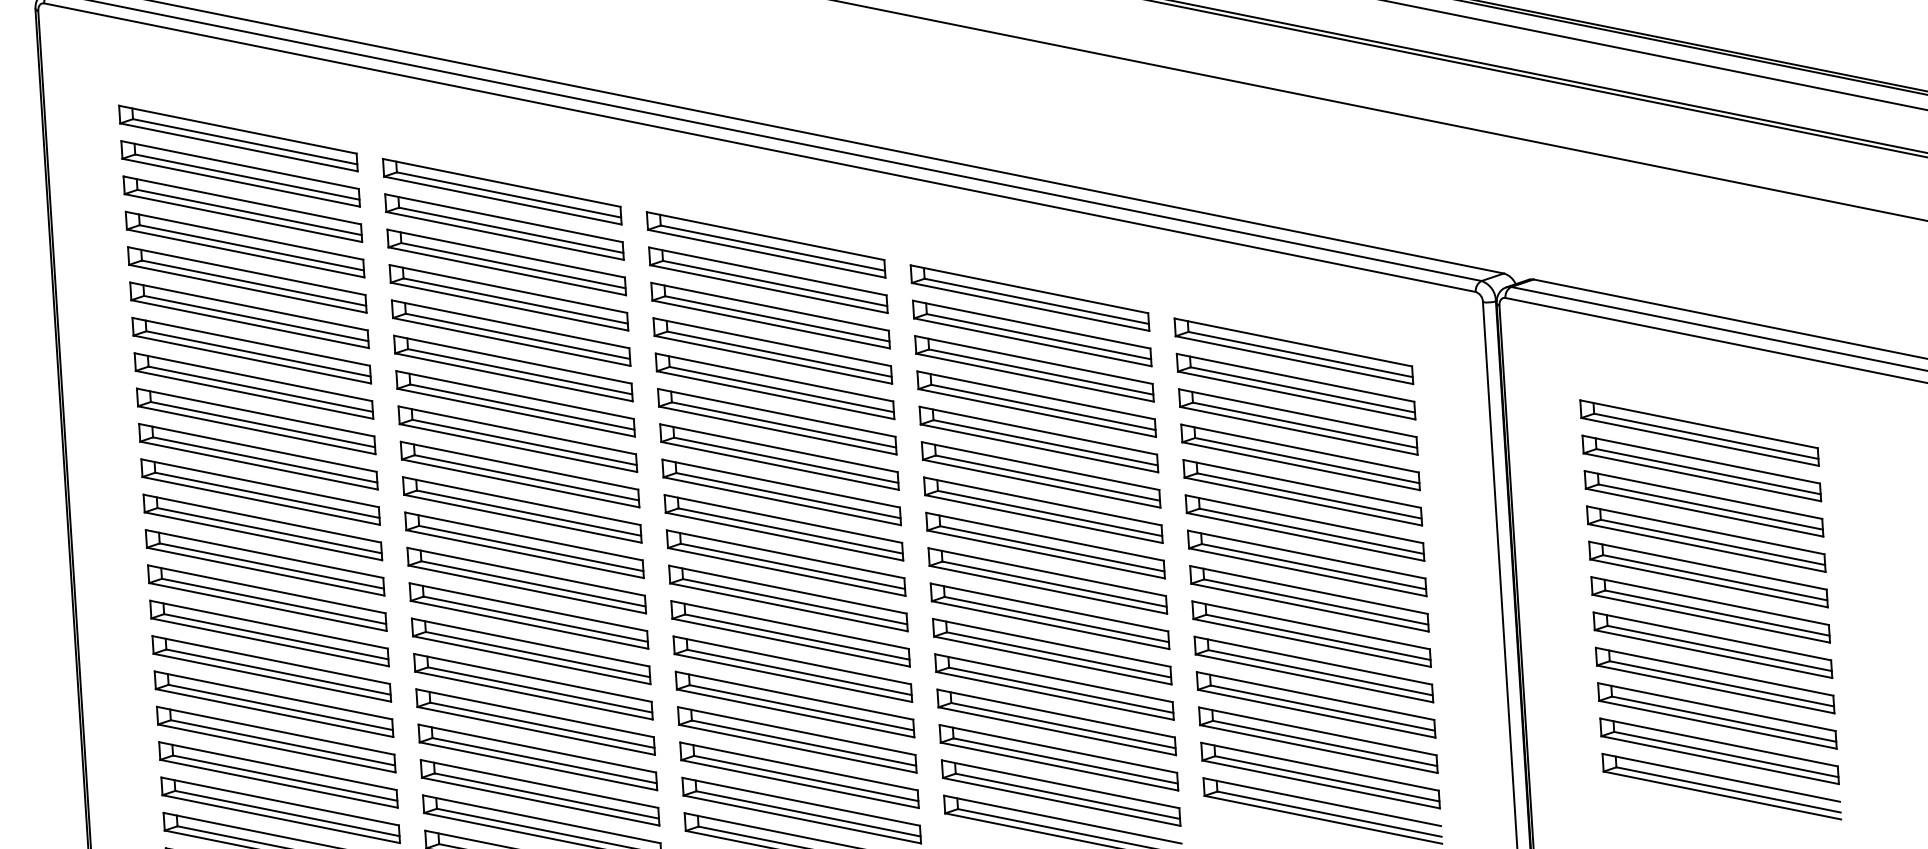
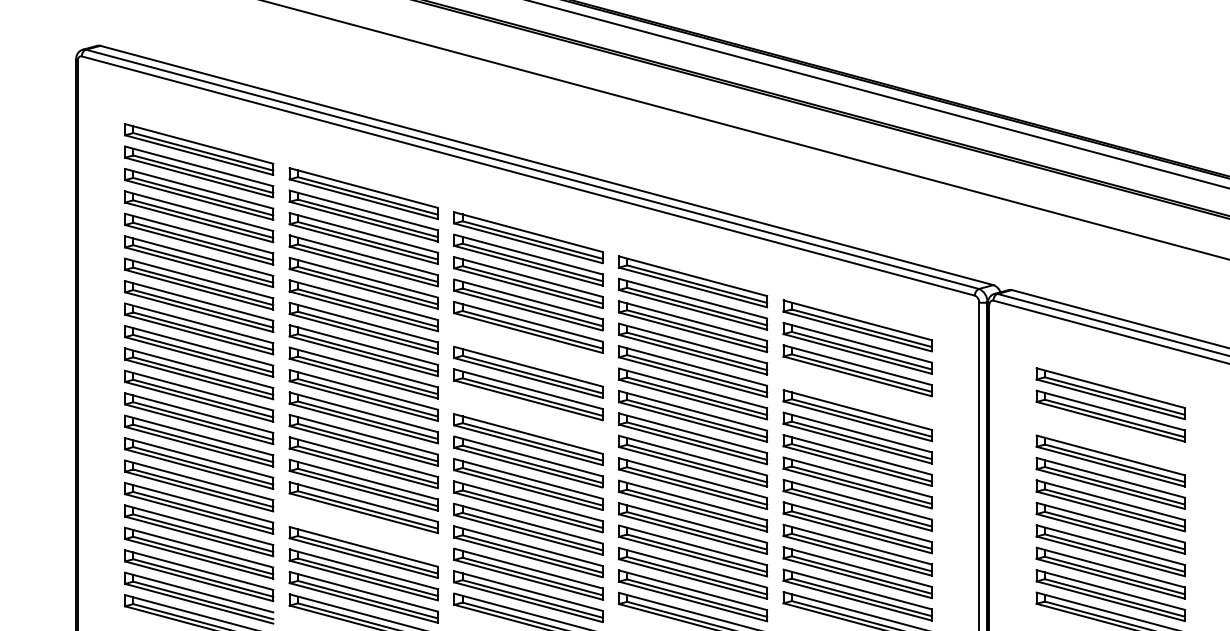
part: (777, 421) -> (528, 349), removed
part: (1300, 456) -> (857, 392), removed
part: (1703, 503) -> (1110, 438), removed
part: (784, 526) -> (528, 416), removed
part: (535, 721) -> (363, 529), removed

